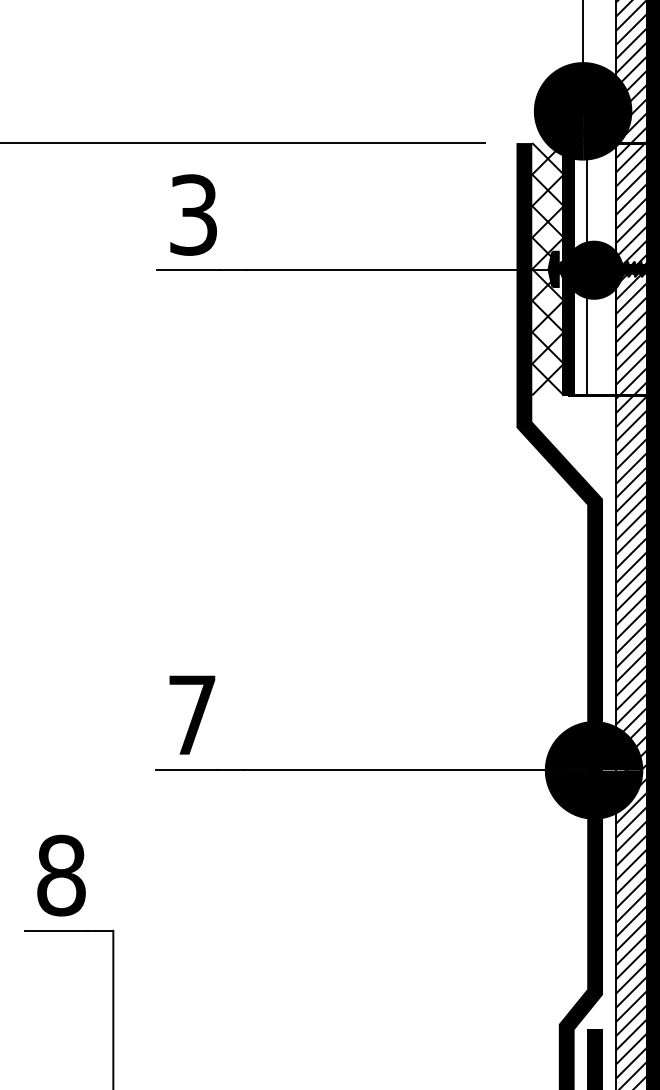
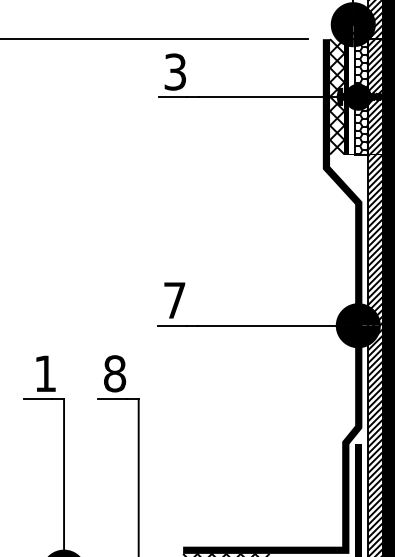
hatch: (601, 268) -> (361, 96), added

